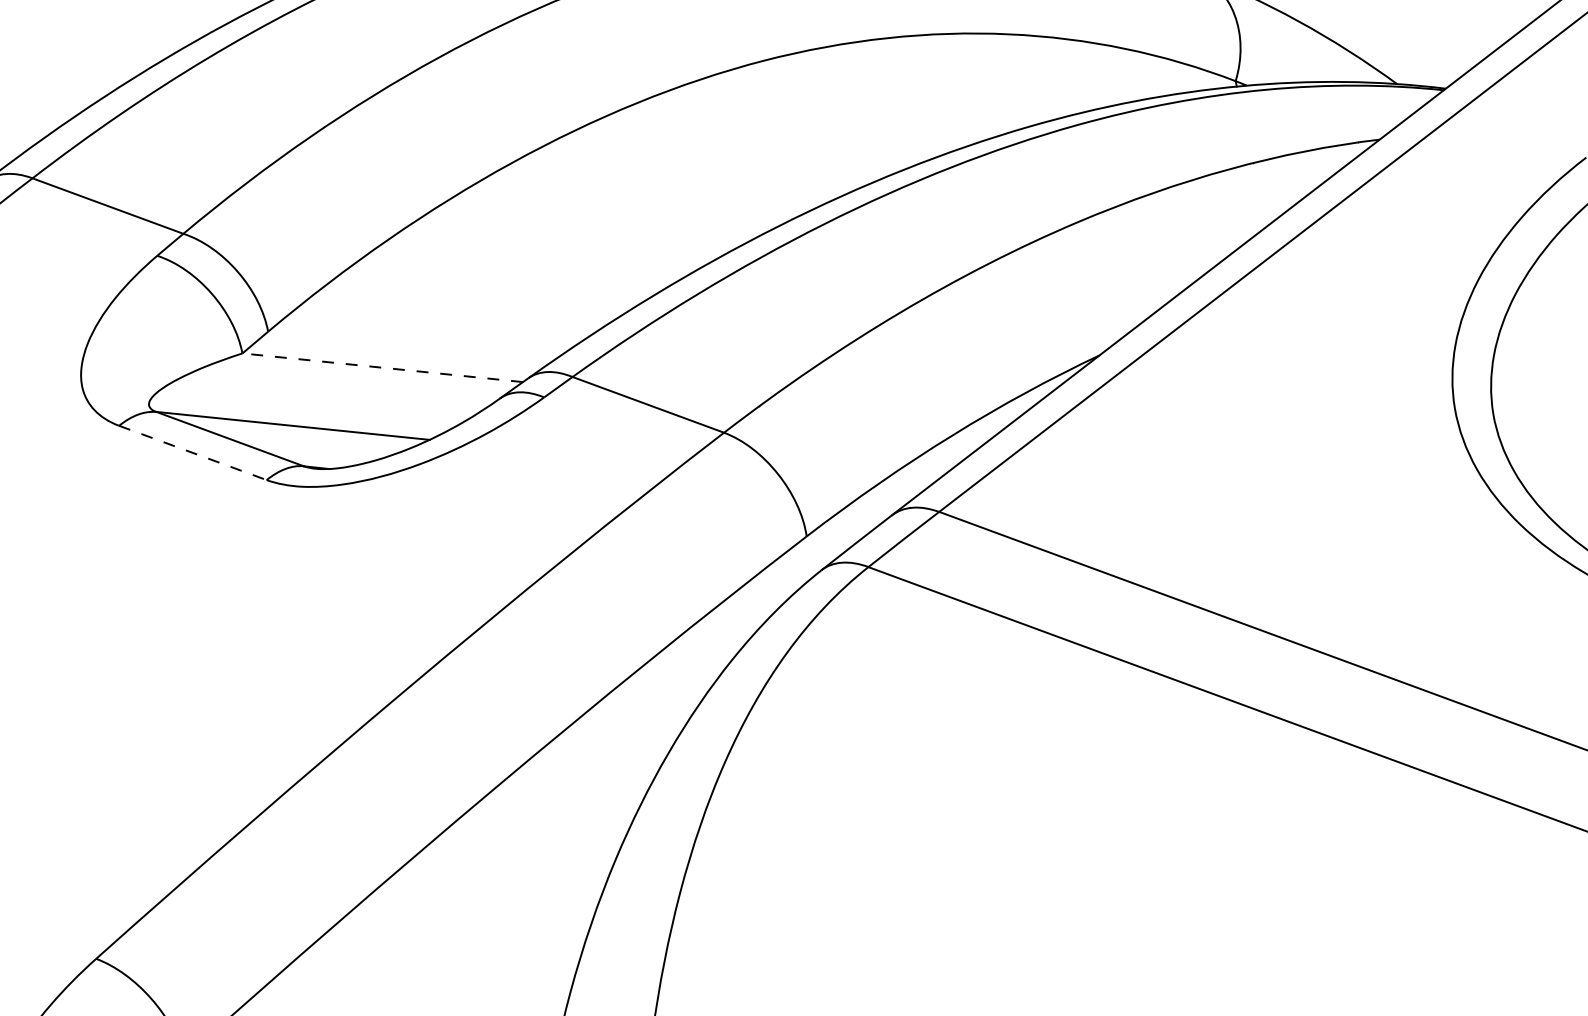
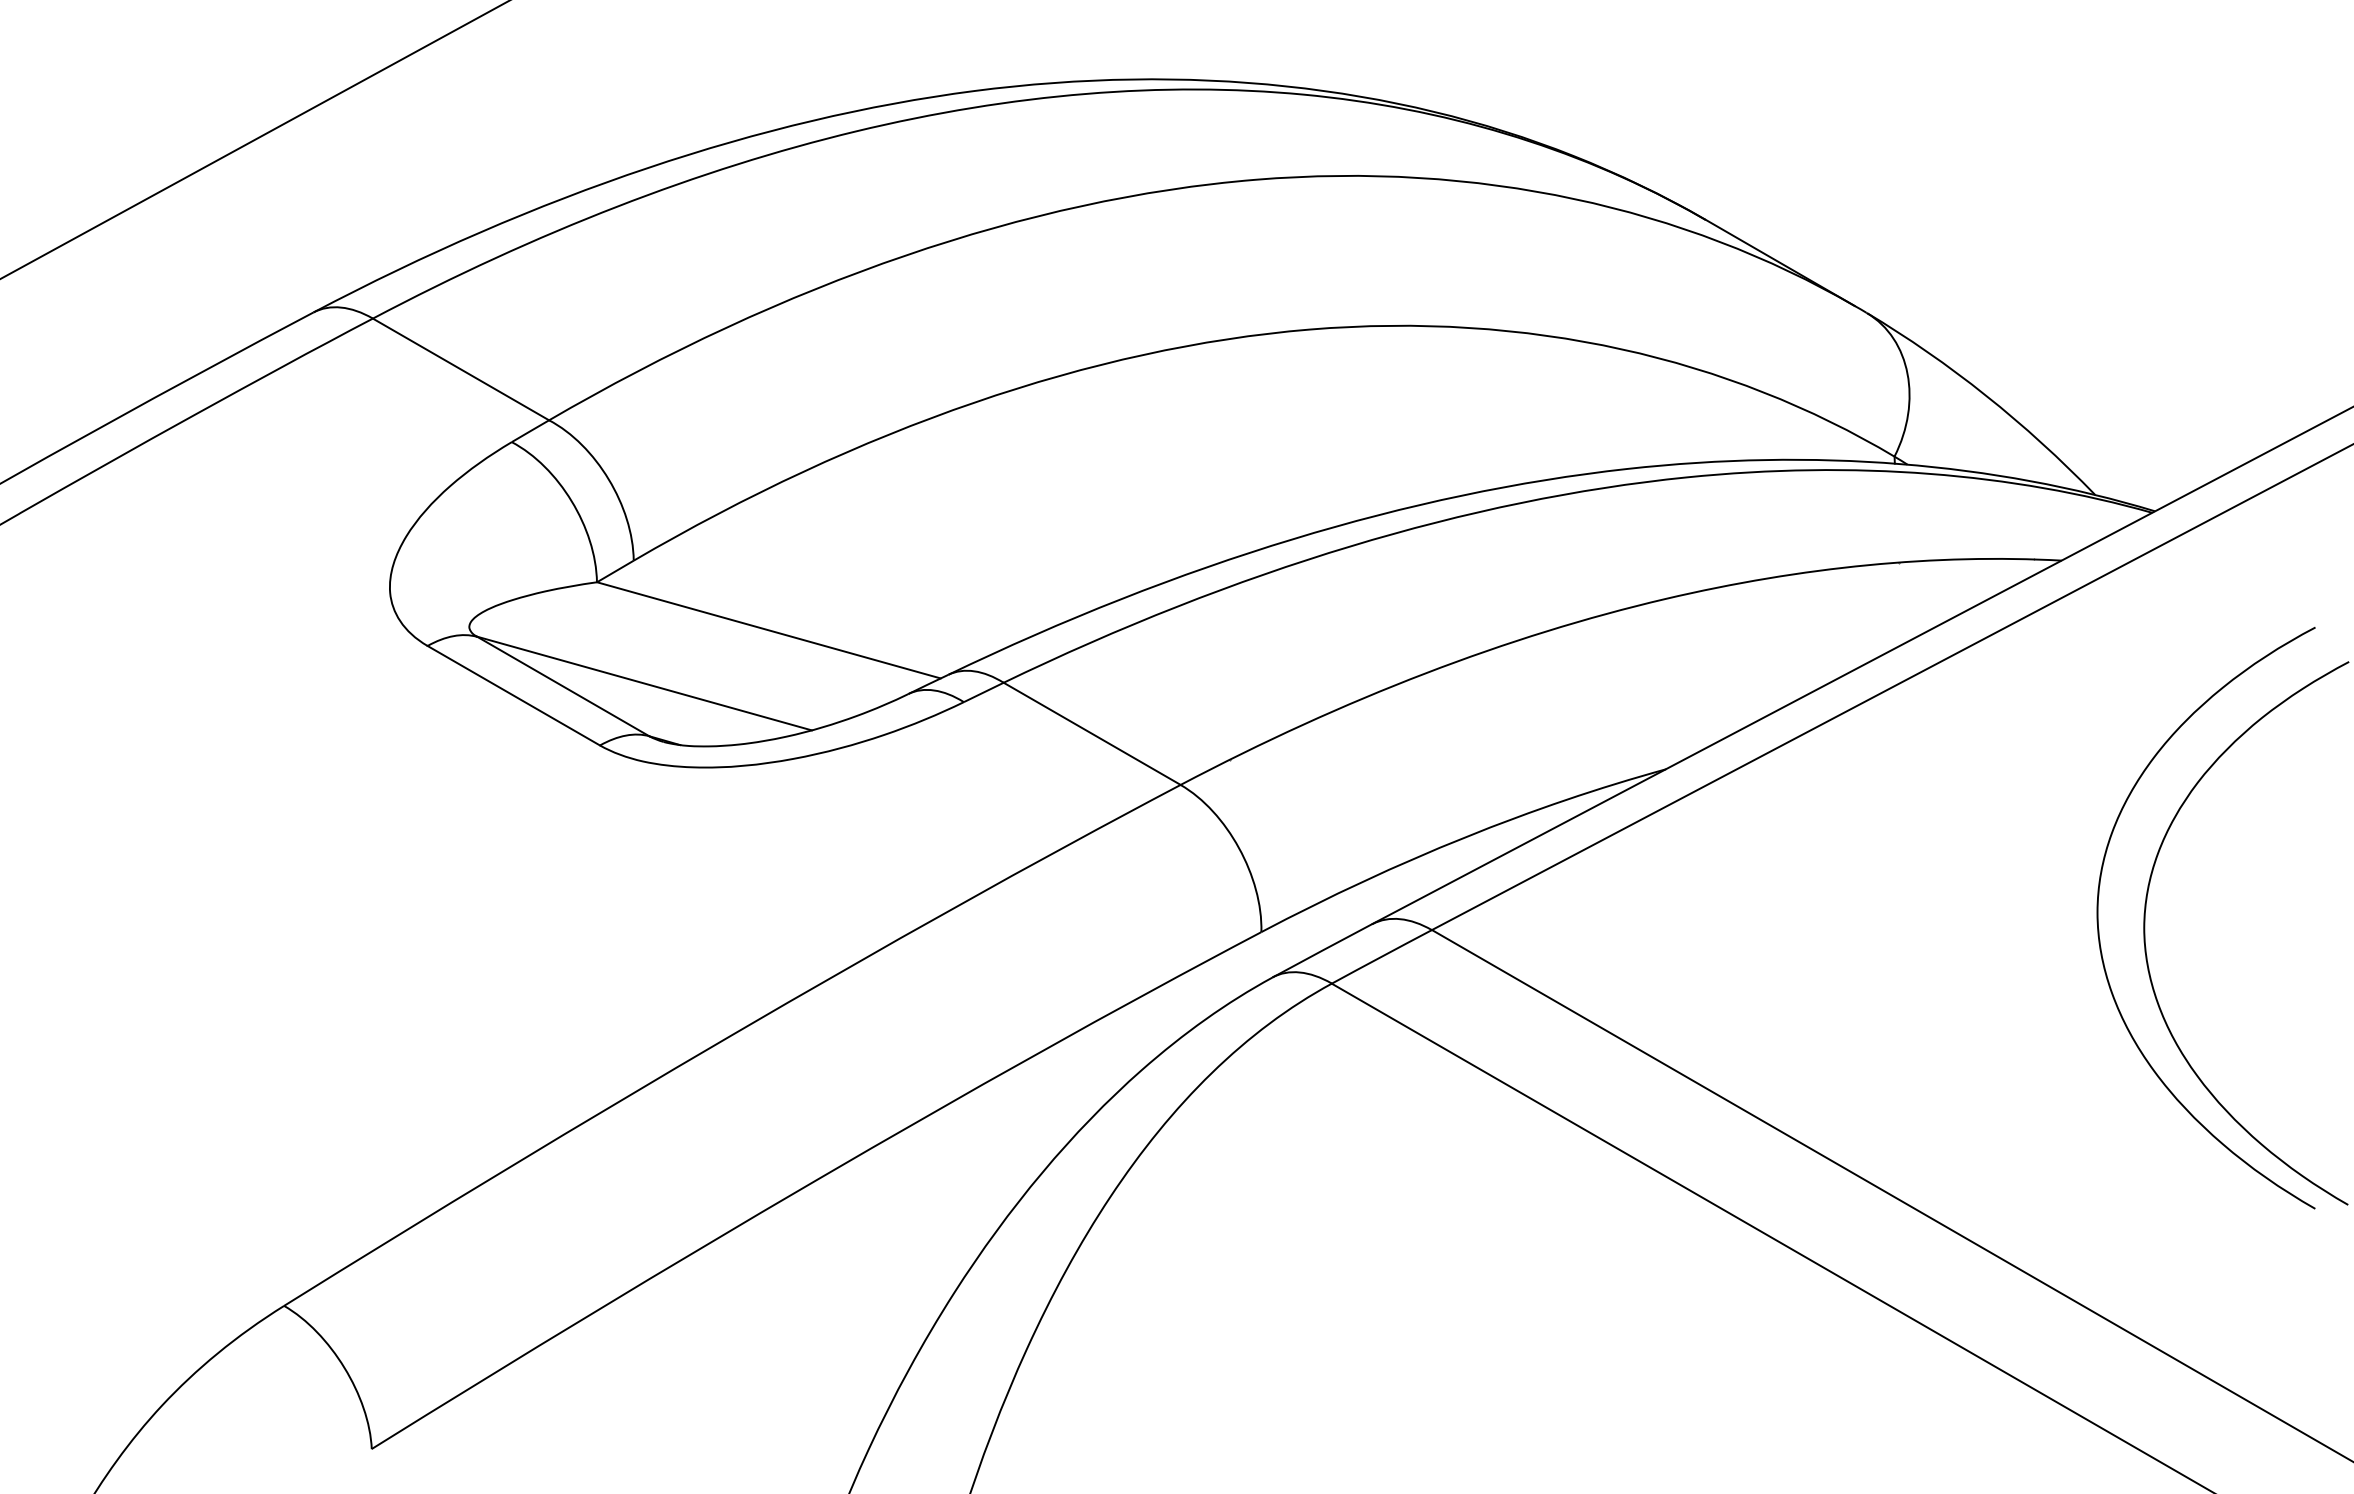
line: (382, 367) -> (768, 630), dashed -> solid
line: (193, 452) -> (514, 695), dashed -> solid

